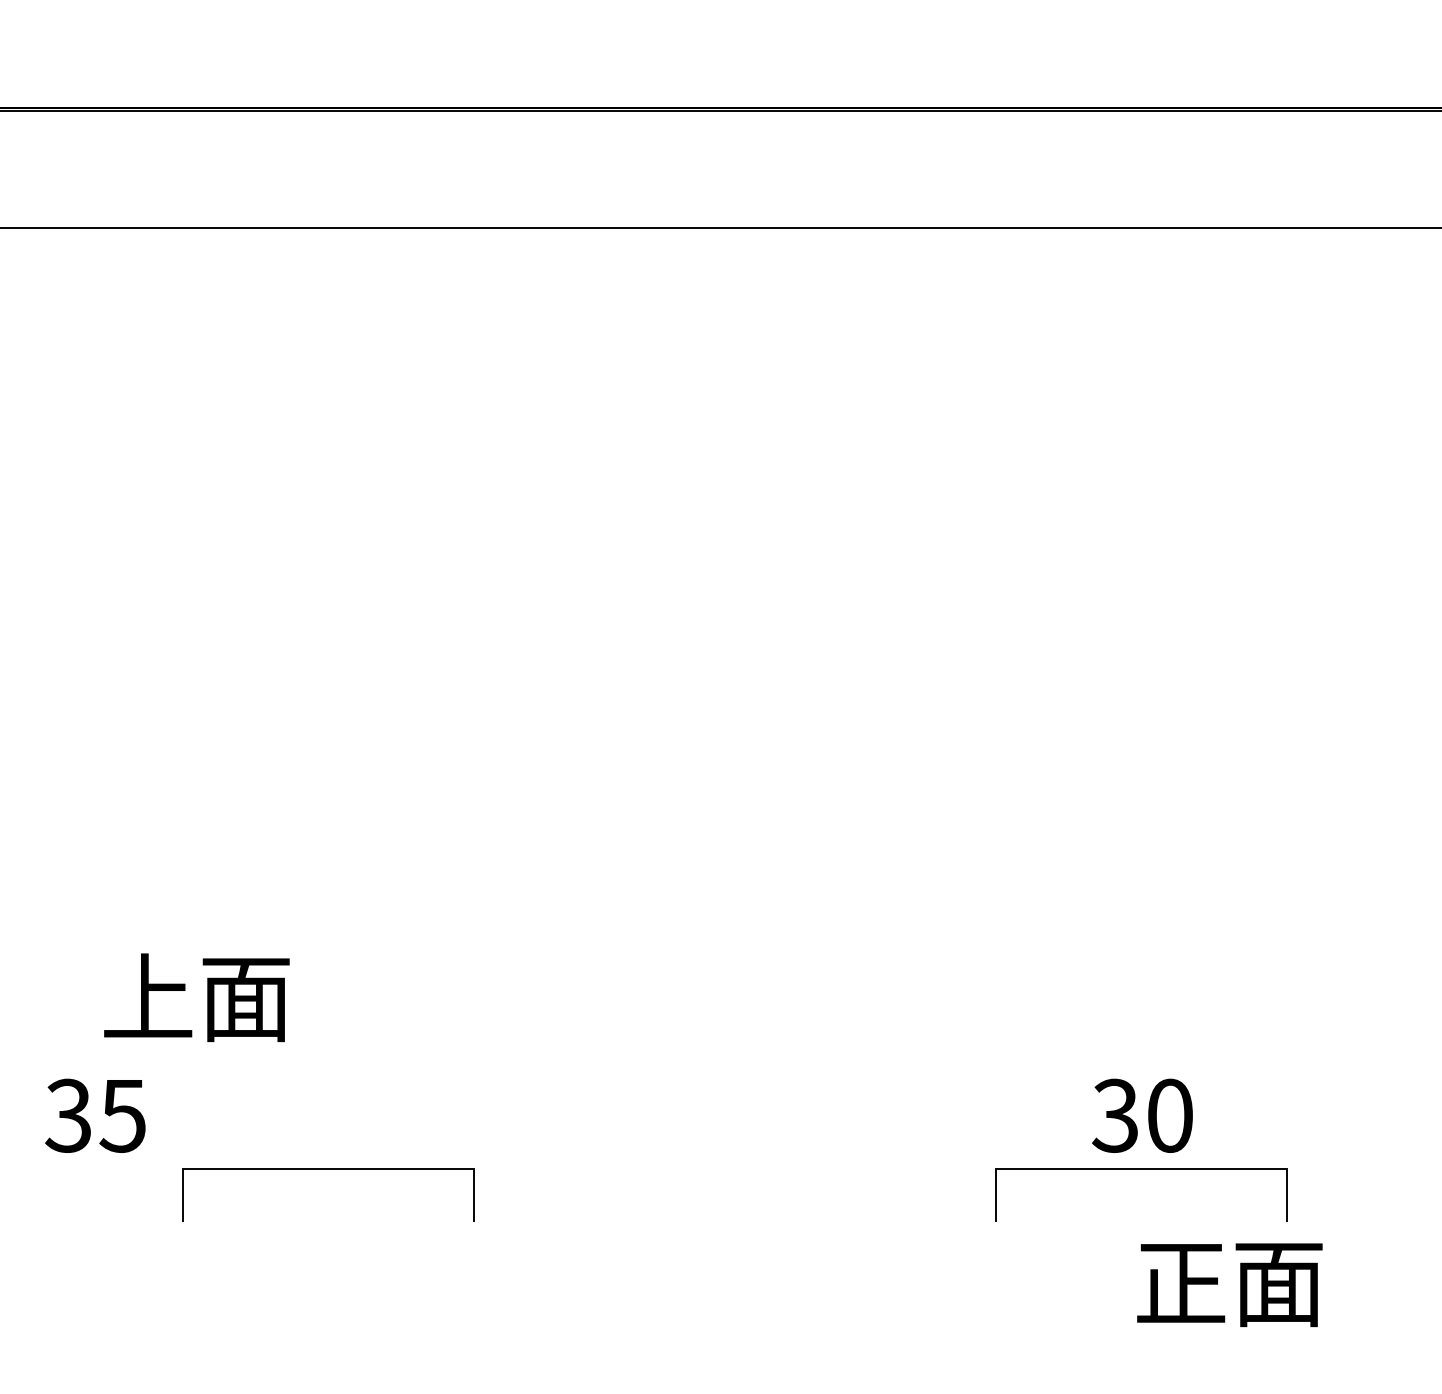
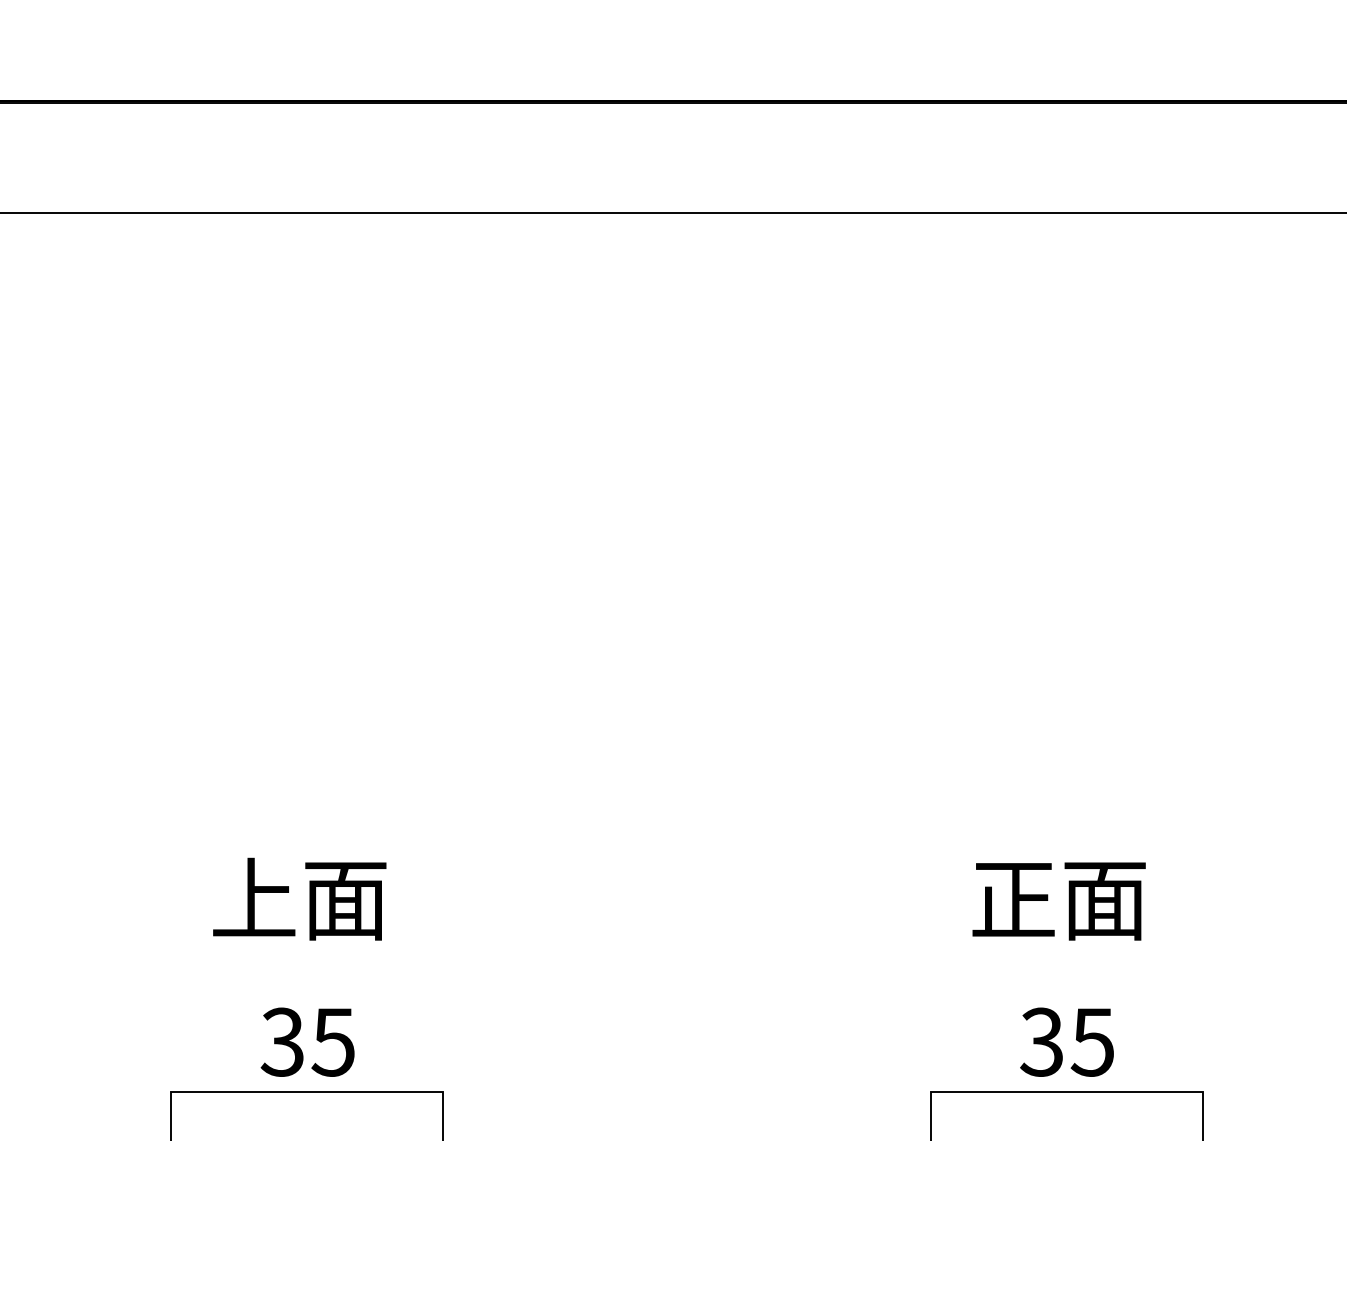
text: (196, 997) -> (299, 899), moved
text: (95, 1115) -> (307, 1041), moved
text: (1169, 1115) -> (1092, 1041), 30 -> 35
text: (1229, 1284) -> (1058, 900), moved

